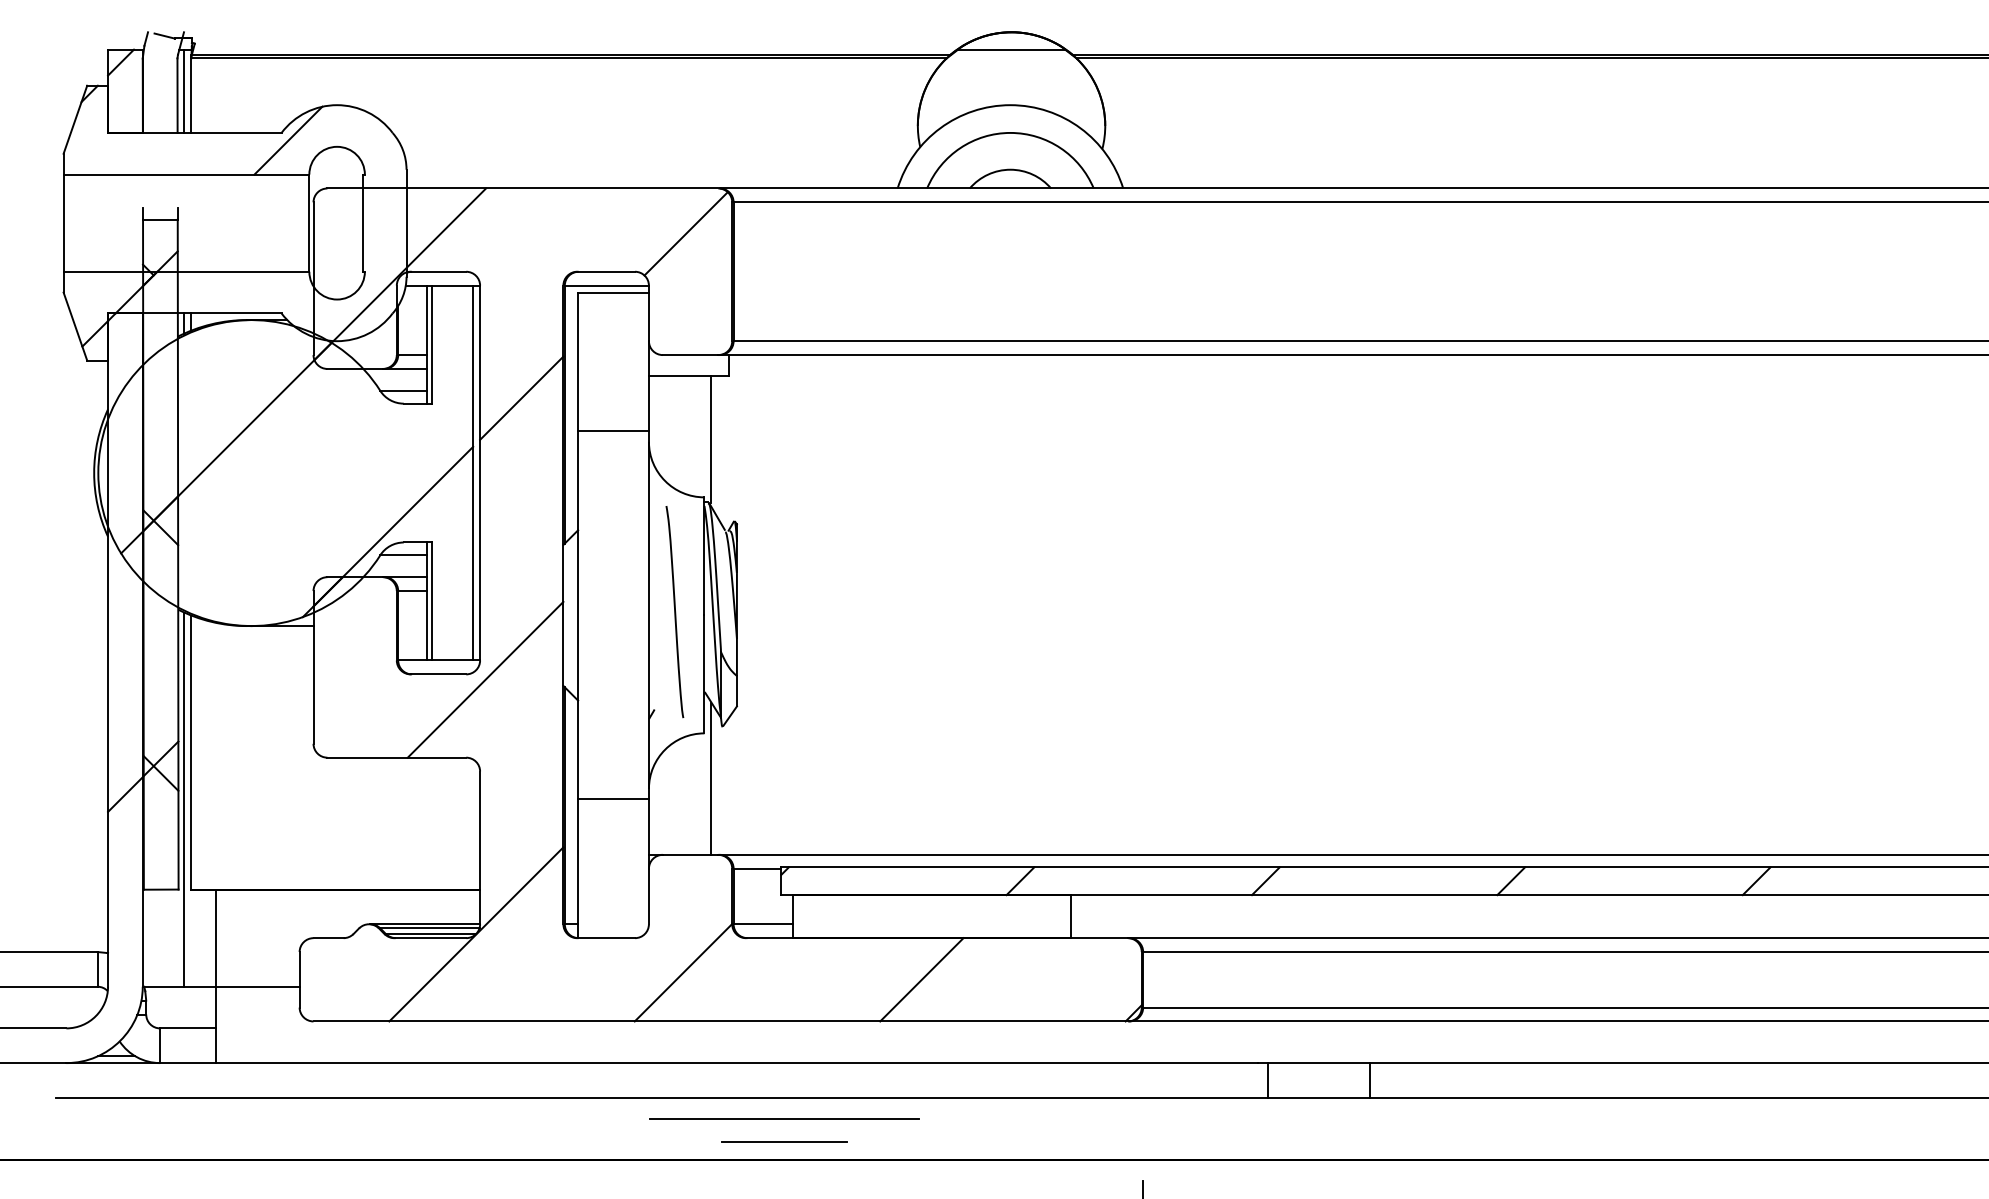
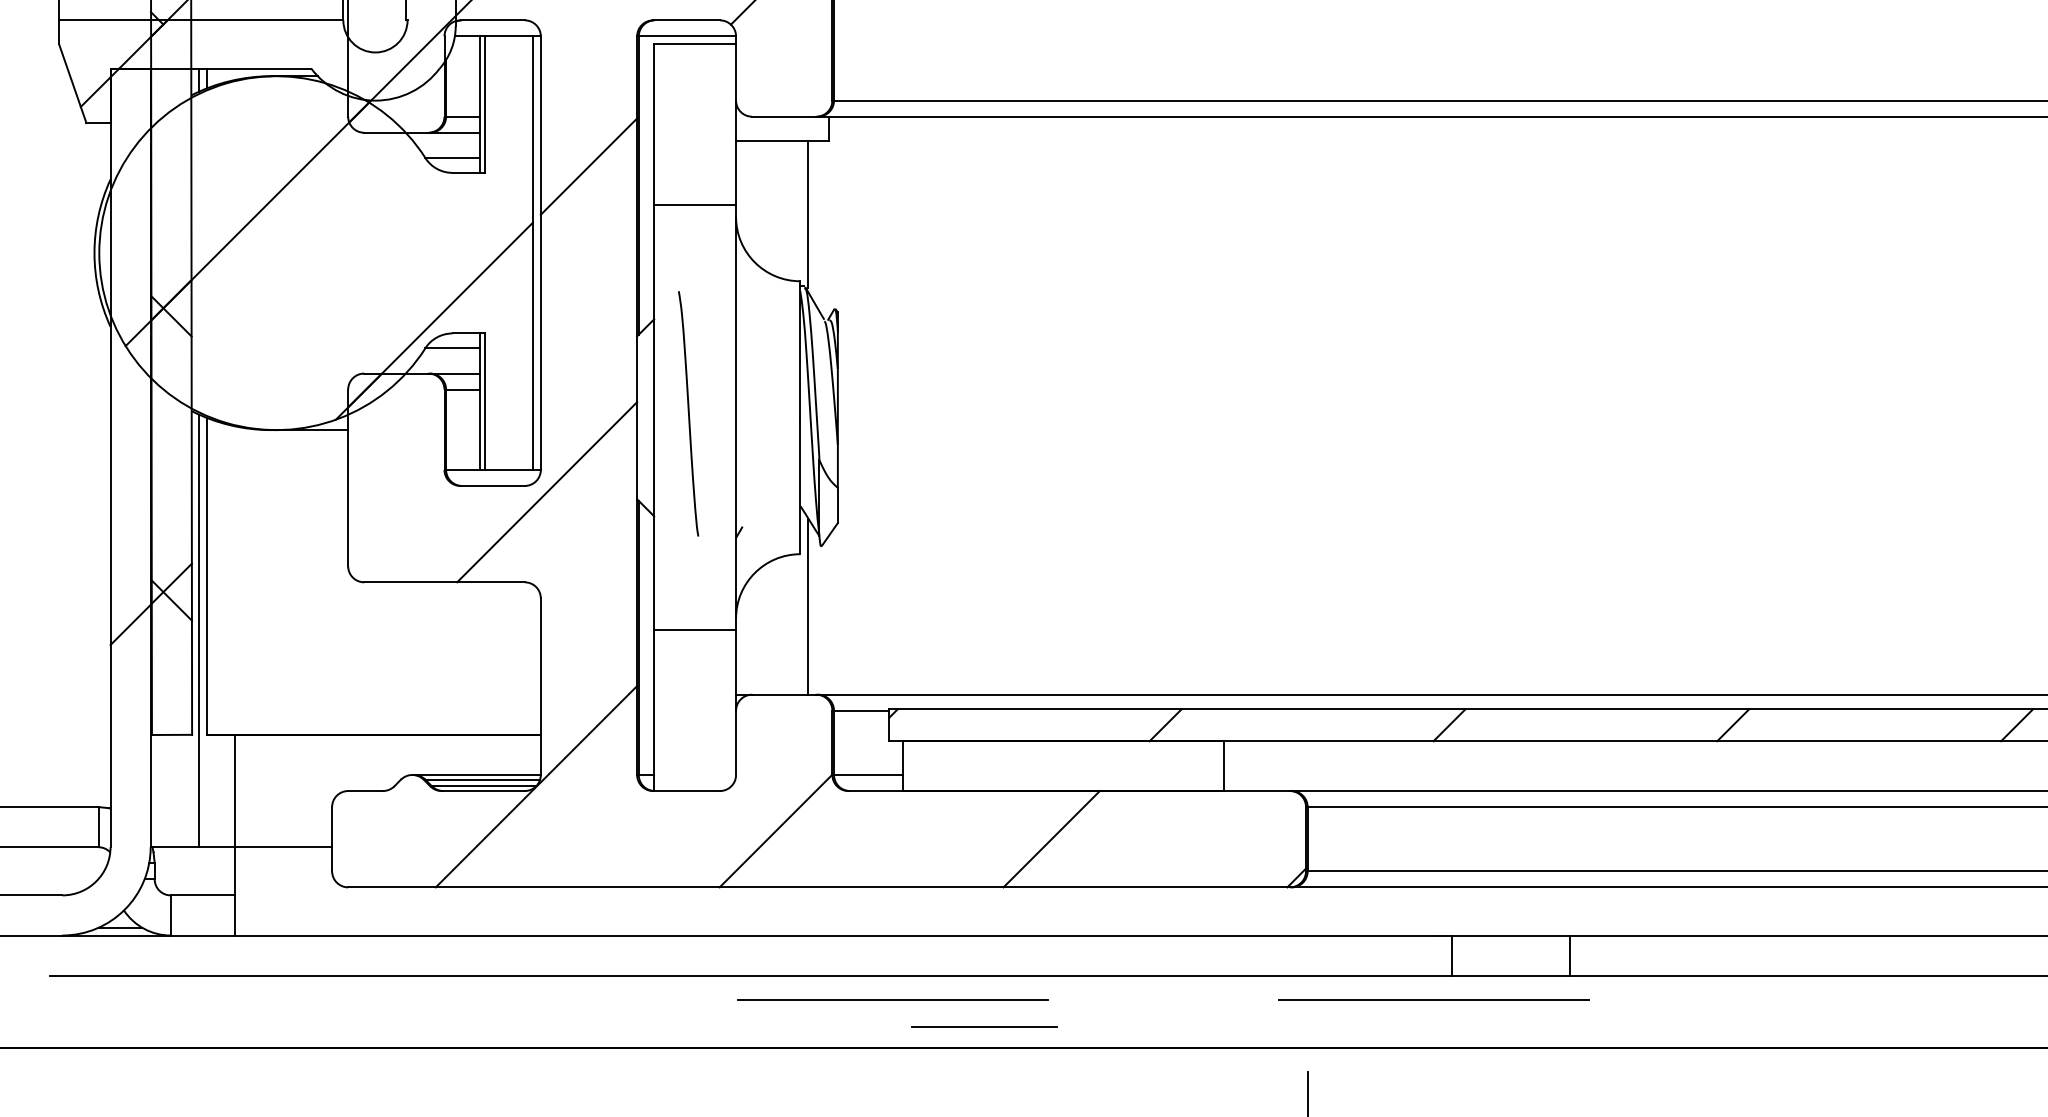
curve: (674, 612) -> (688, 414), moved
line: (1252, 1118) -> (1434, 999), added
line: (784, 1141) -> (984, 1026), moved

